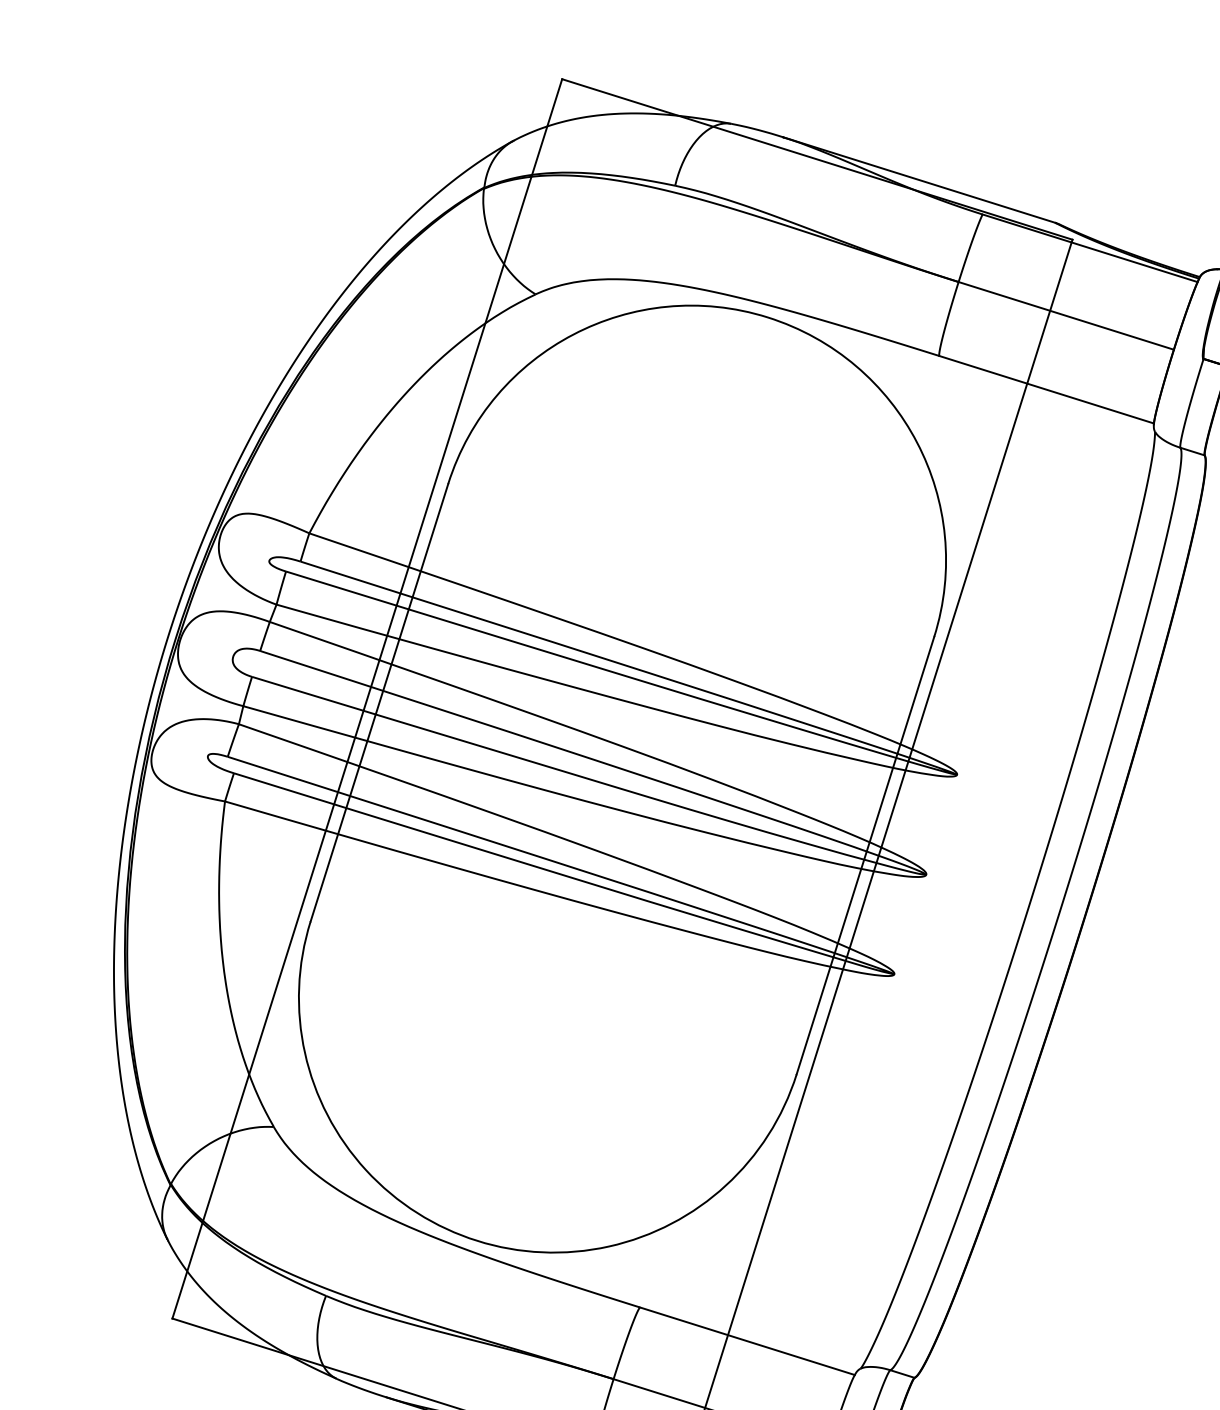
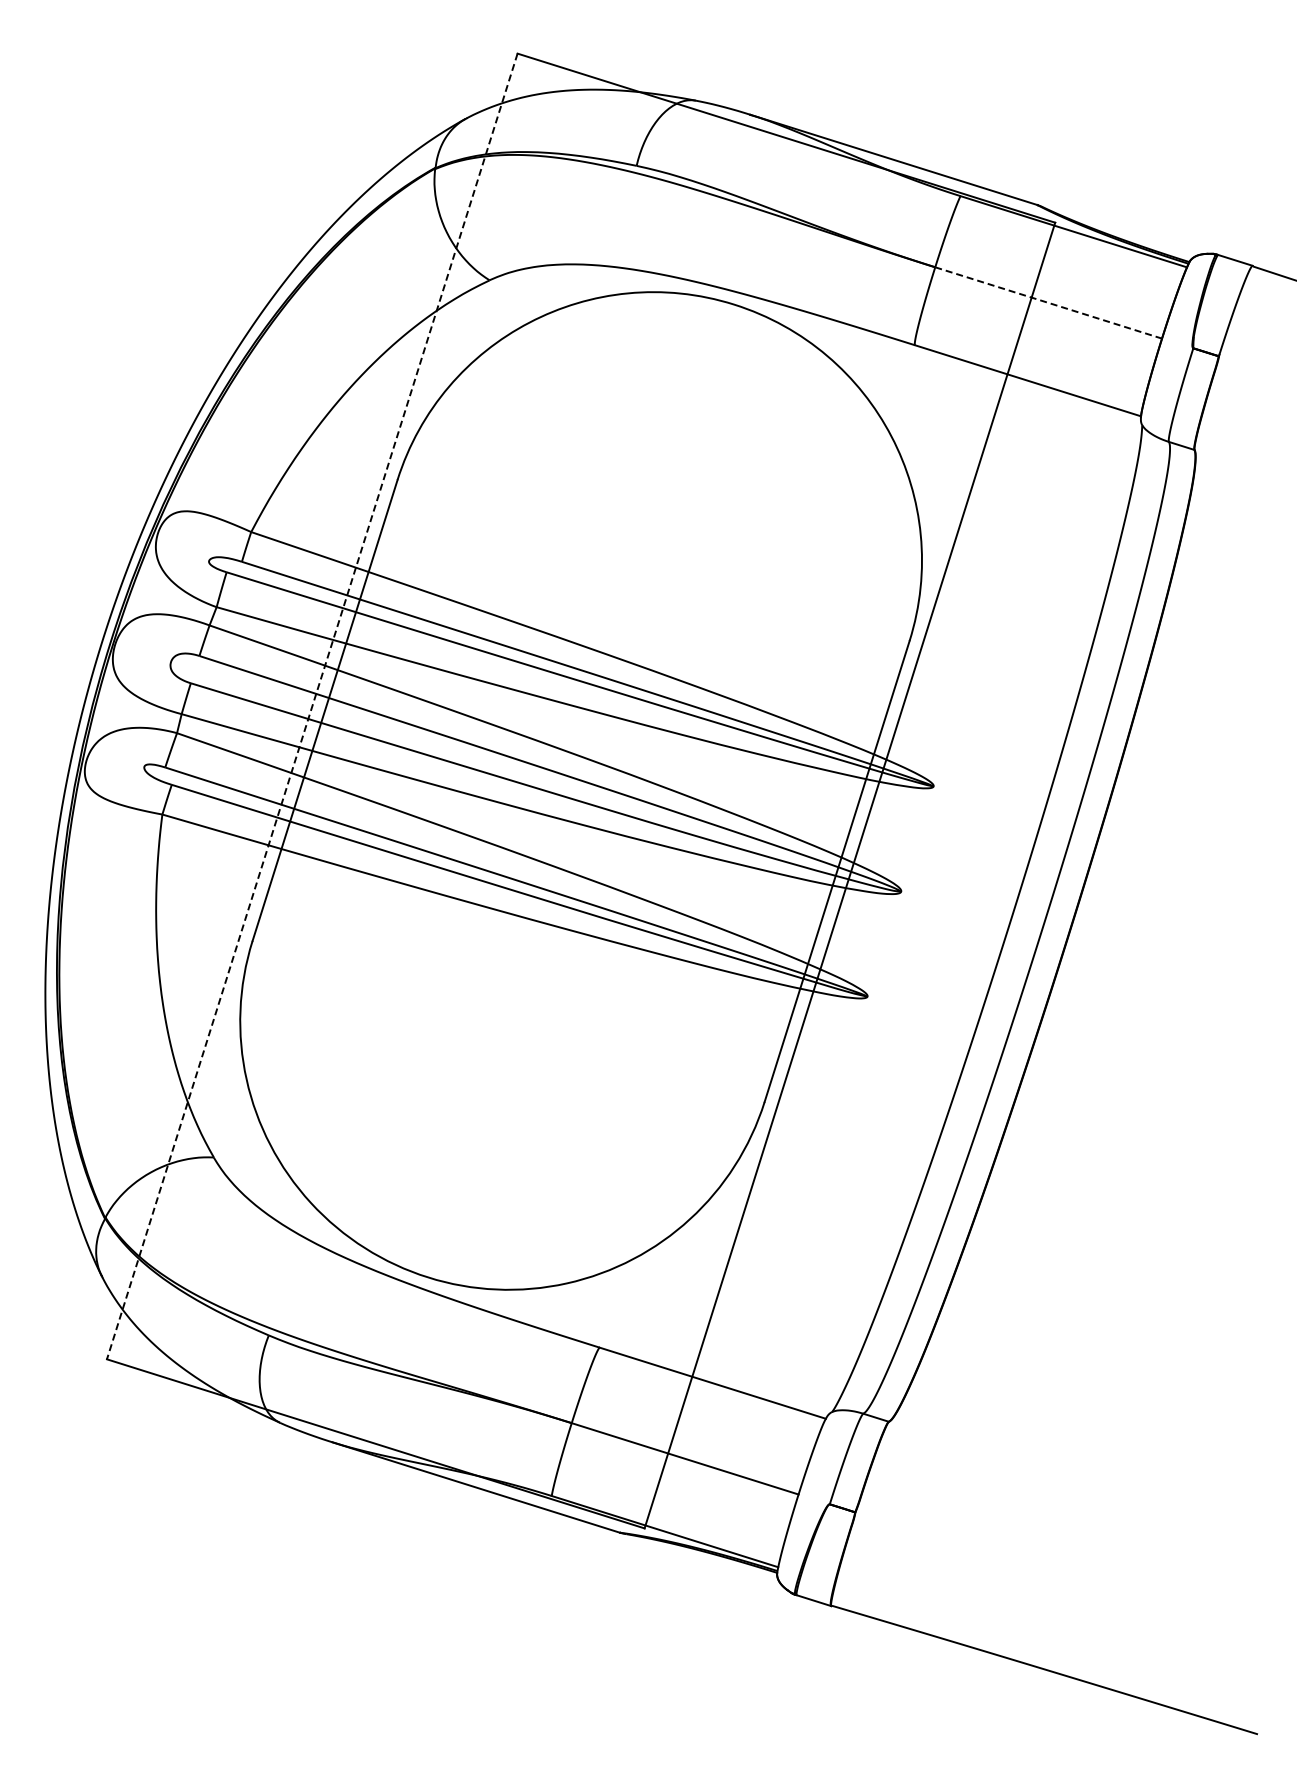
line: (1066, 315) -> (1048, 302), solid -> dashed
line: (367, 698) -> (312, 706), solid -> dashed

